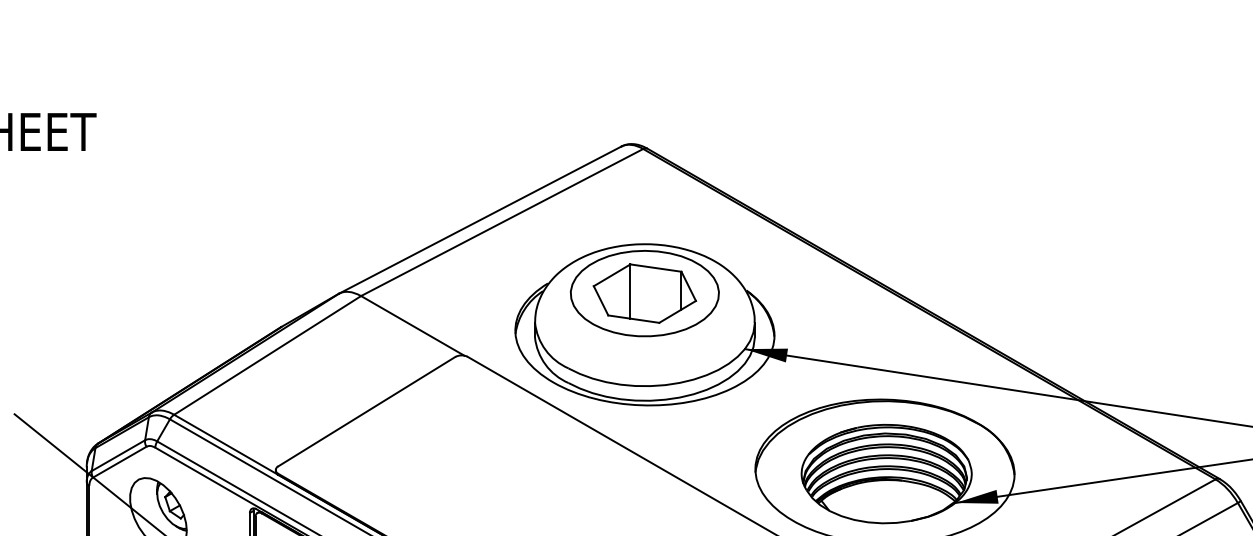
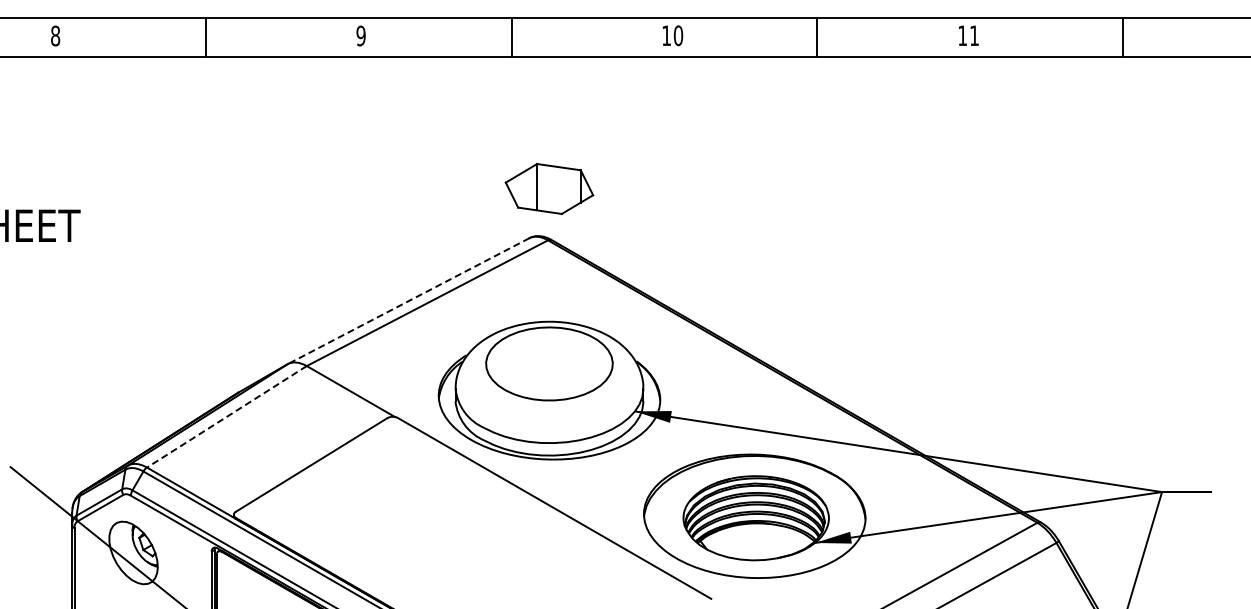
line: (480, 220) -> (408, 301), solid -> dashed
part: (644, 293) -> (549, 188), moved
line: (267, 355) -> (226, 416), solid -> dashed

